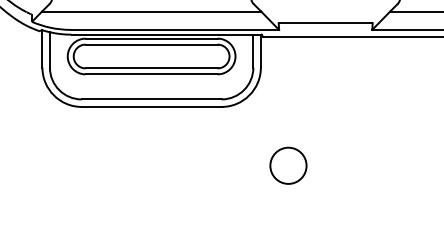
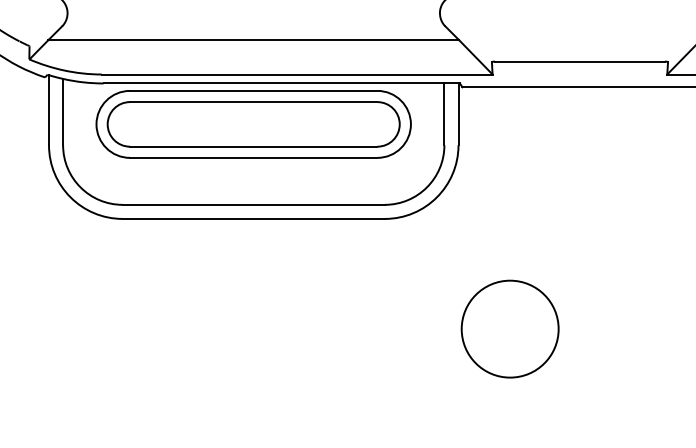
circle: (288, 165) -> (510, 328), size x1.43

